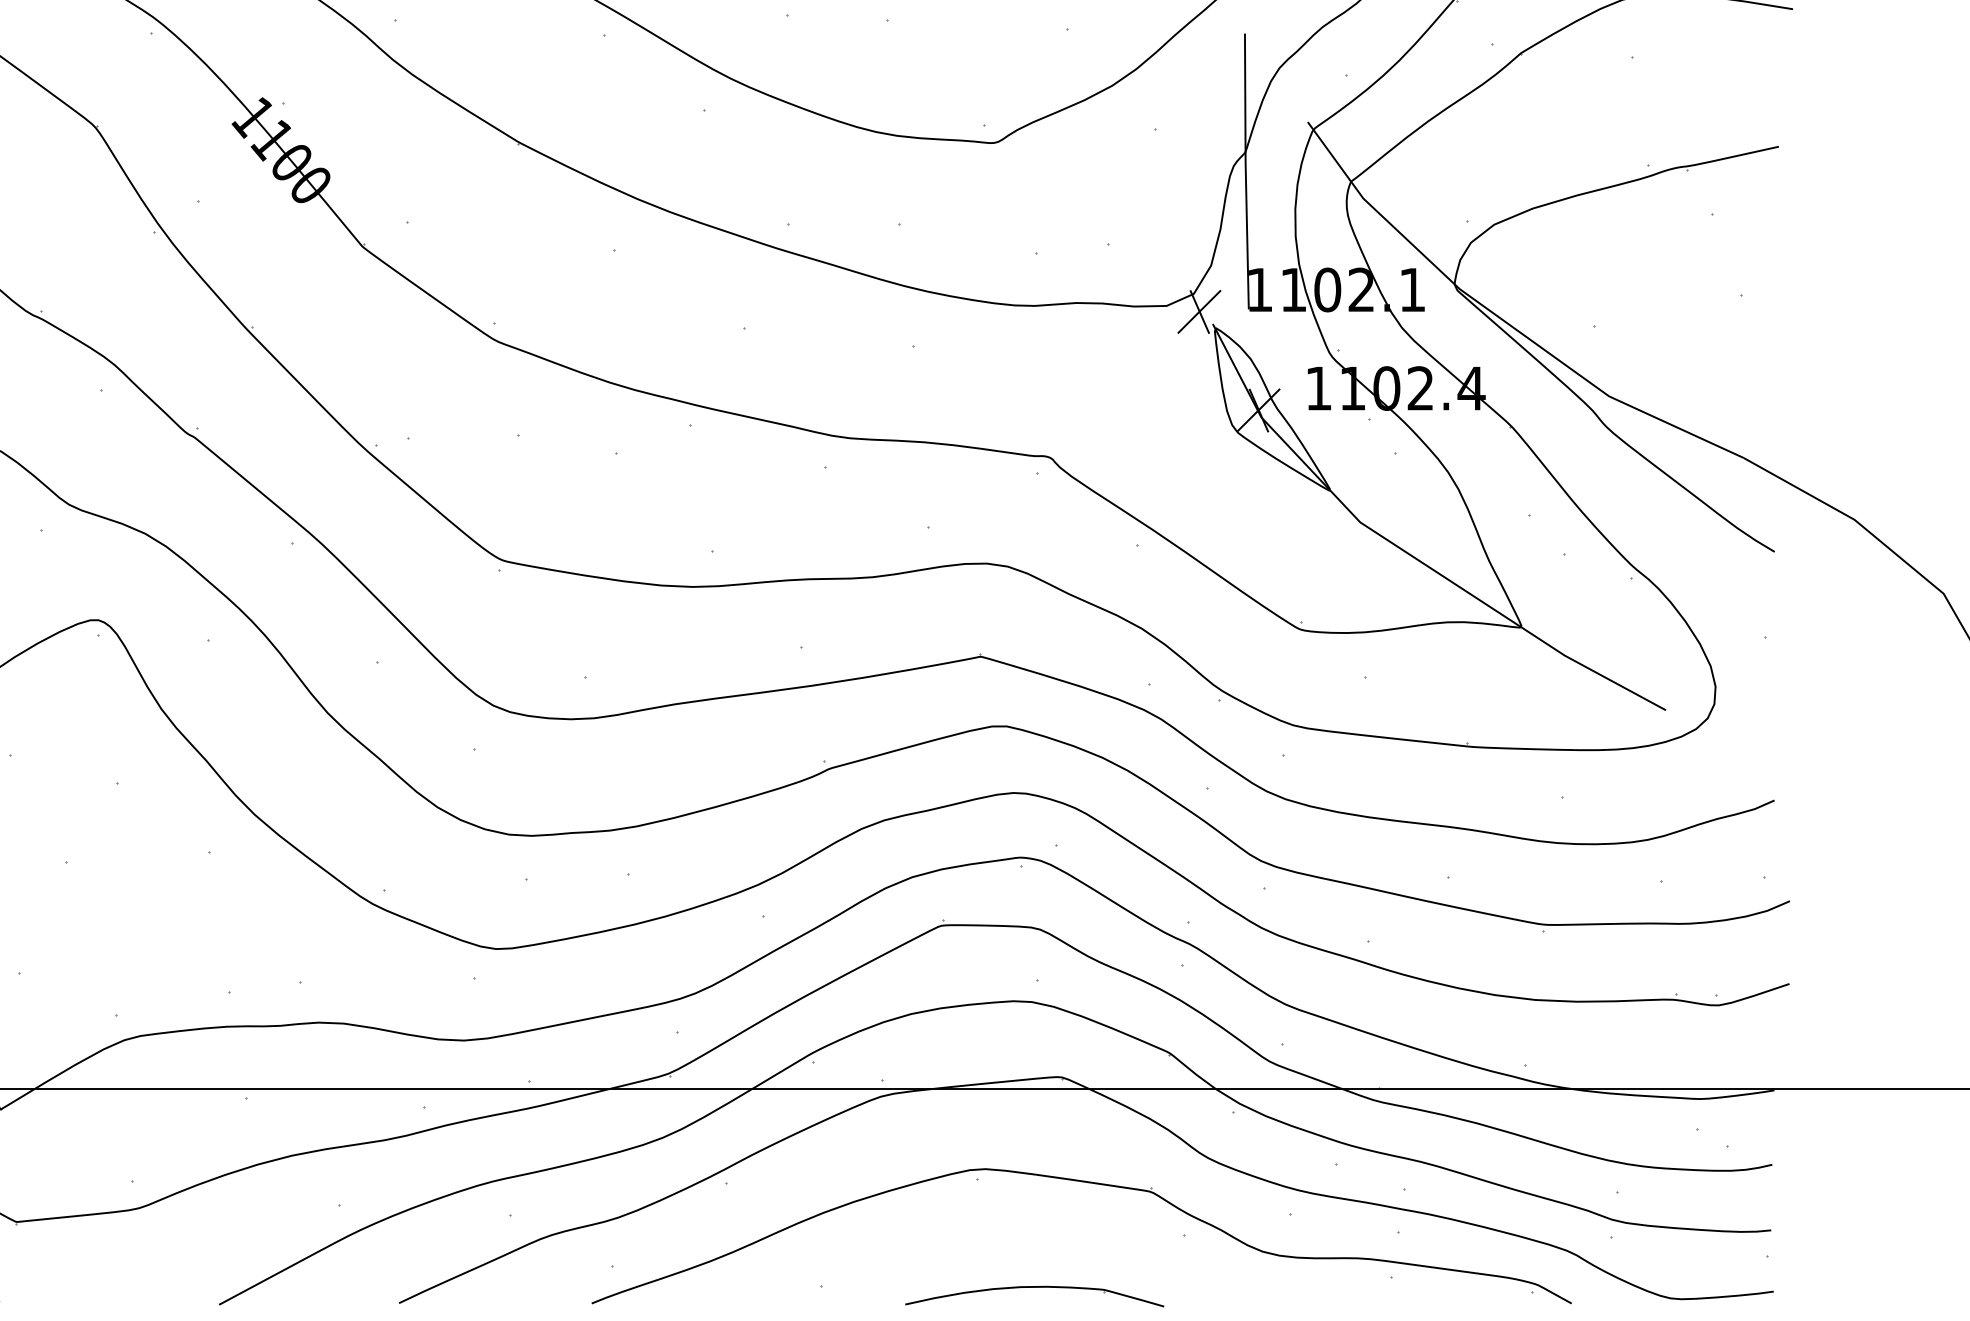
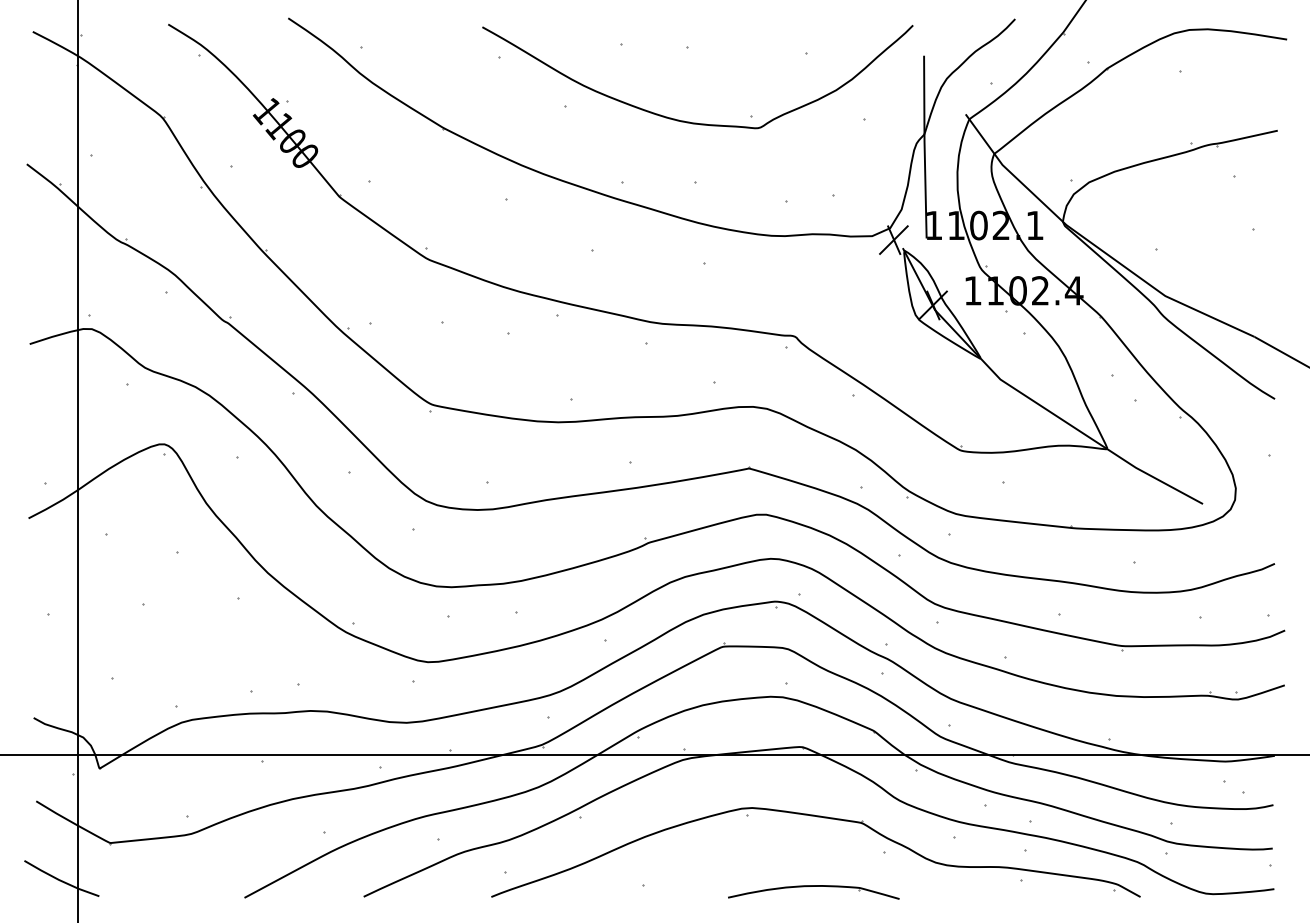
part: (1034, 1296) -> (813, 892), moved

